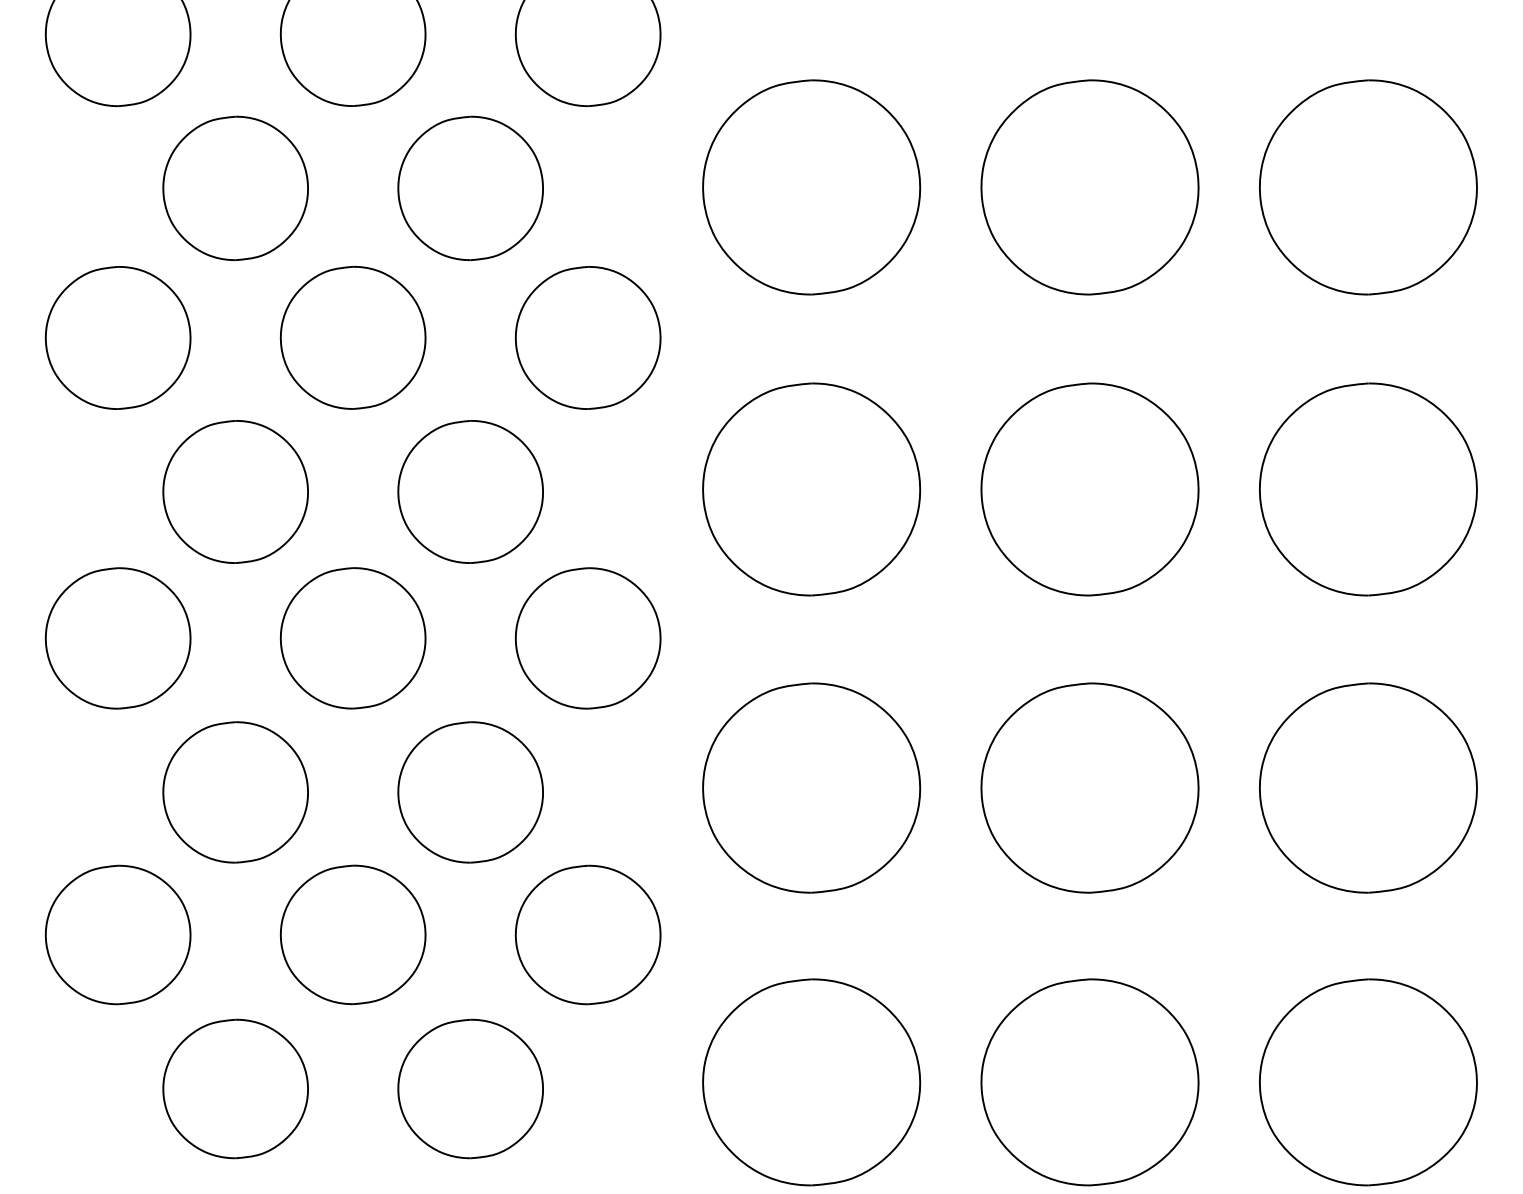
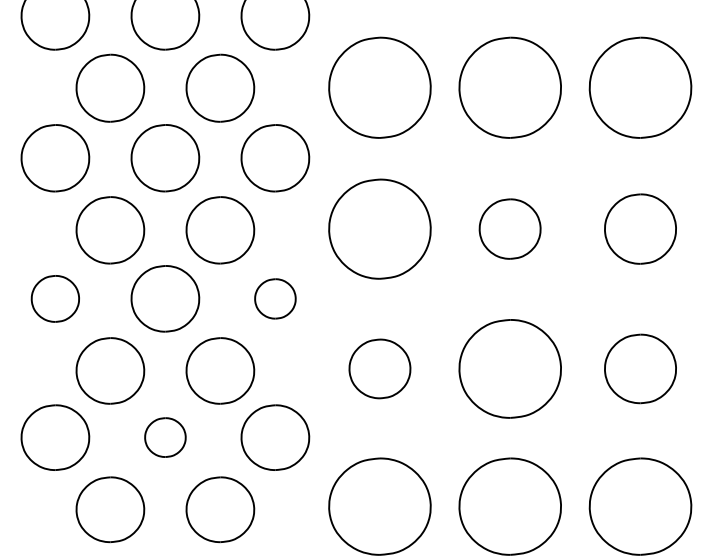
part: (1088, 488) -> (509, 228), size x0.6
part: (1368, 488) -> (640, 228), size x0.7
part: (118, 637) -> (55, 298), size x0.7
part: (588, 637) -> (275, 298), size x0.6
part: (810, 787) -> (379, 368), size x0.6
part: (1368, 787) -> (640, 368), size x0.7
part: (353, 934) -> (165, 437), size x0.6

